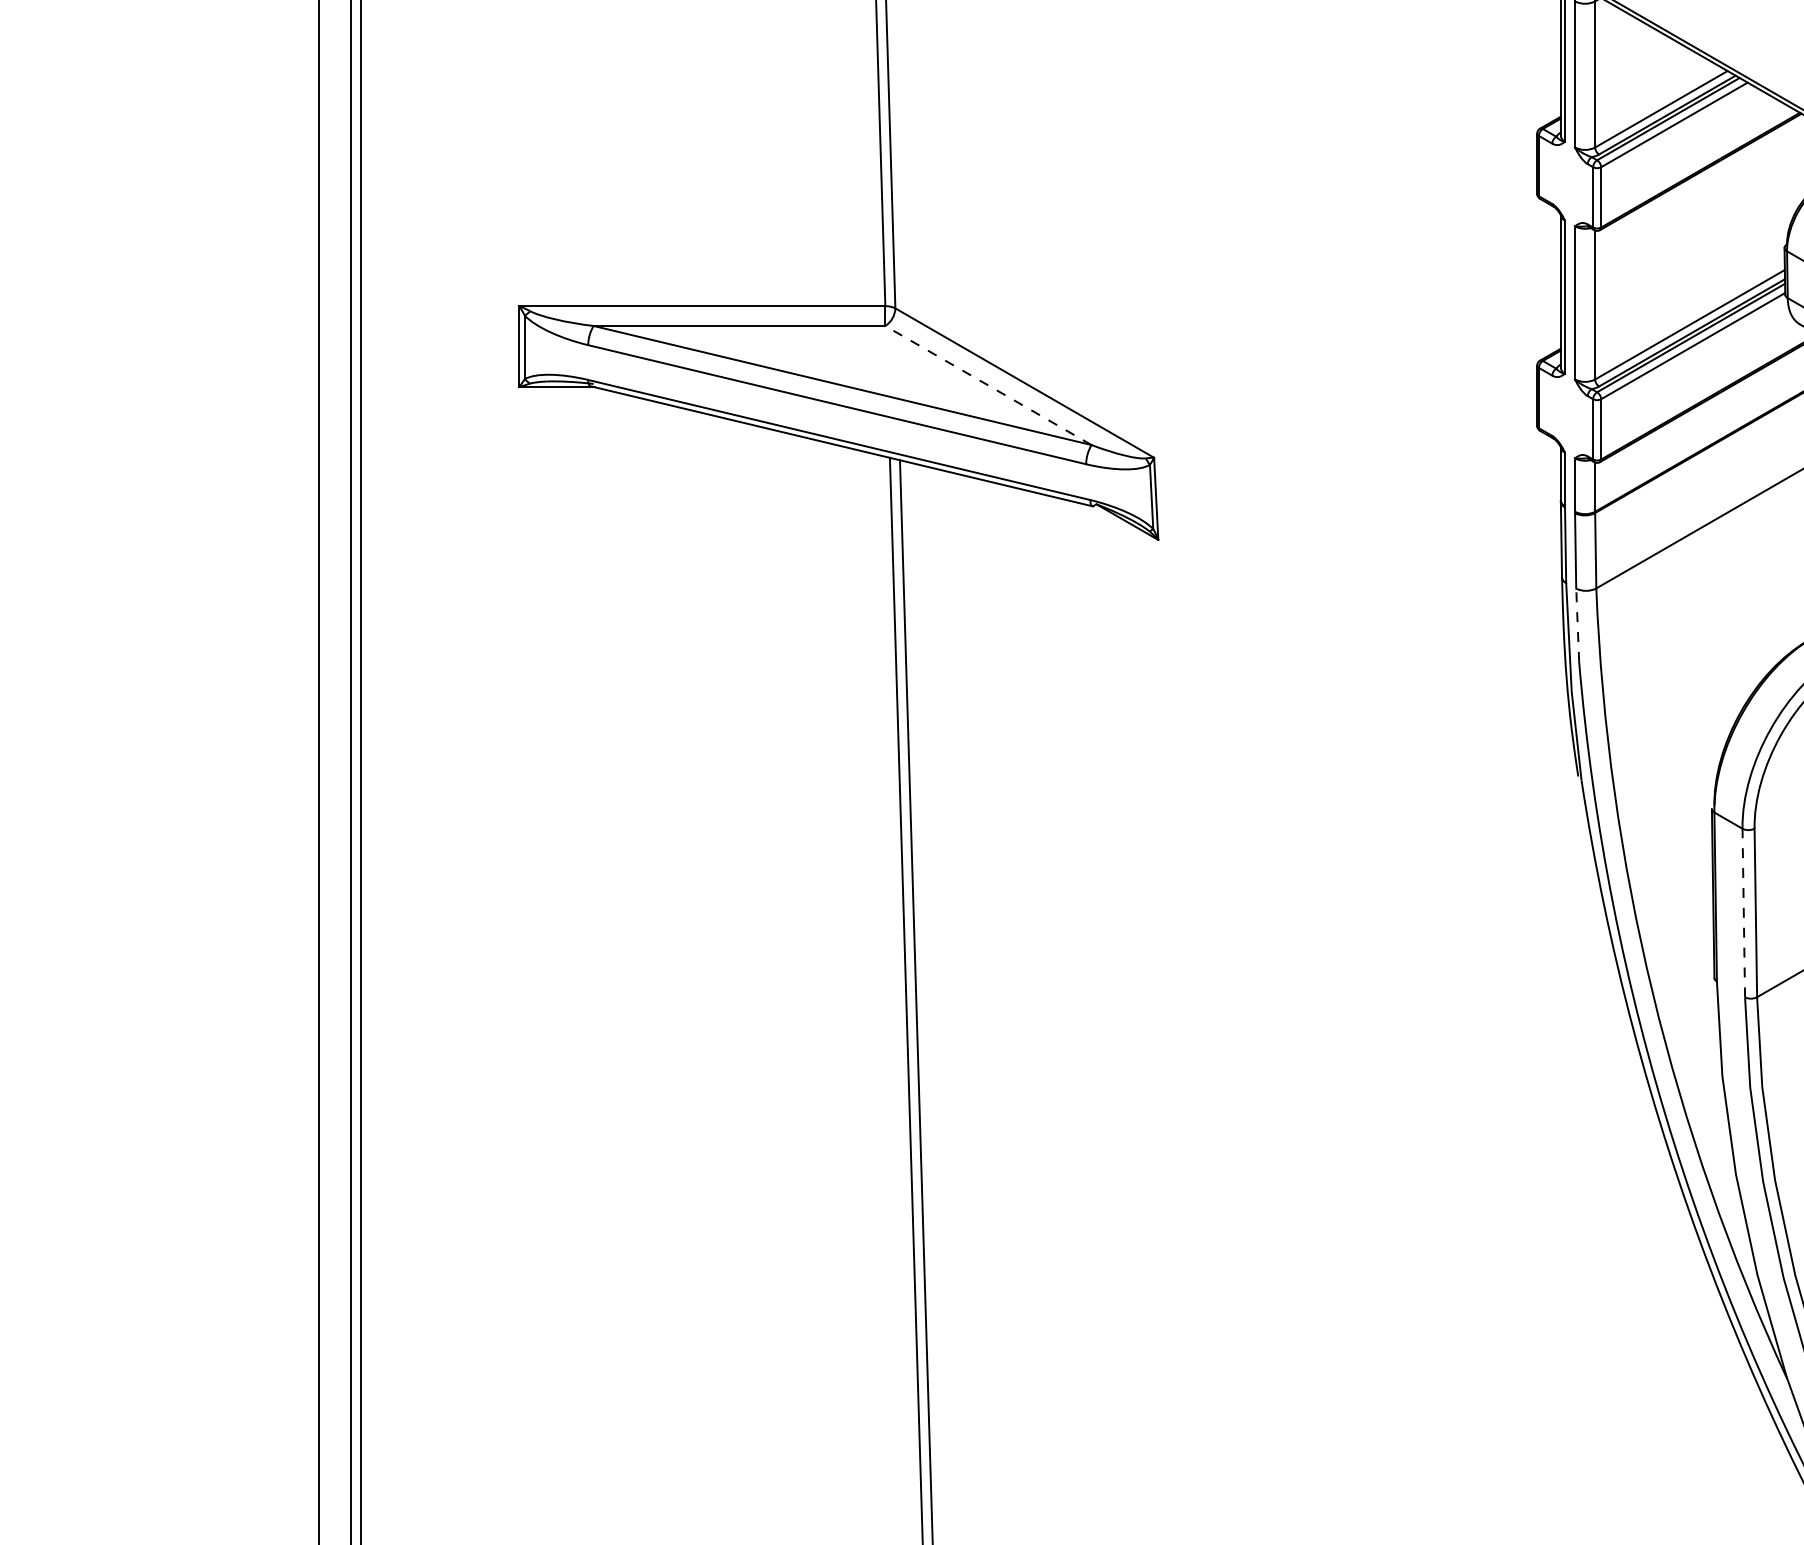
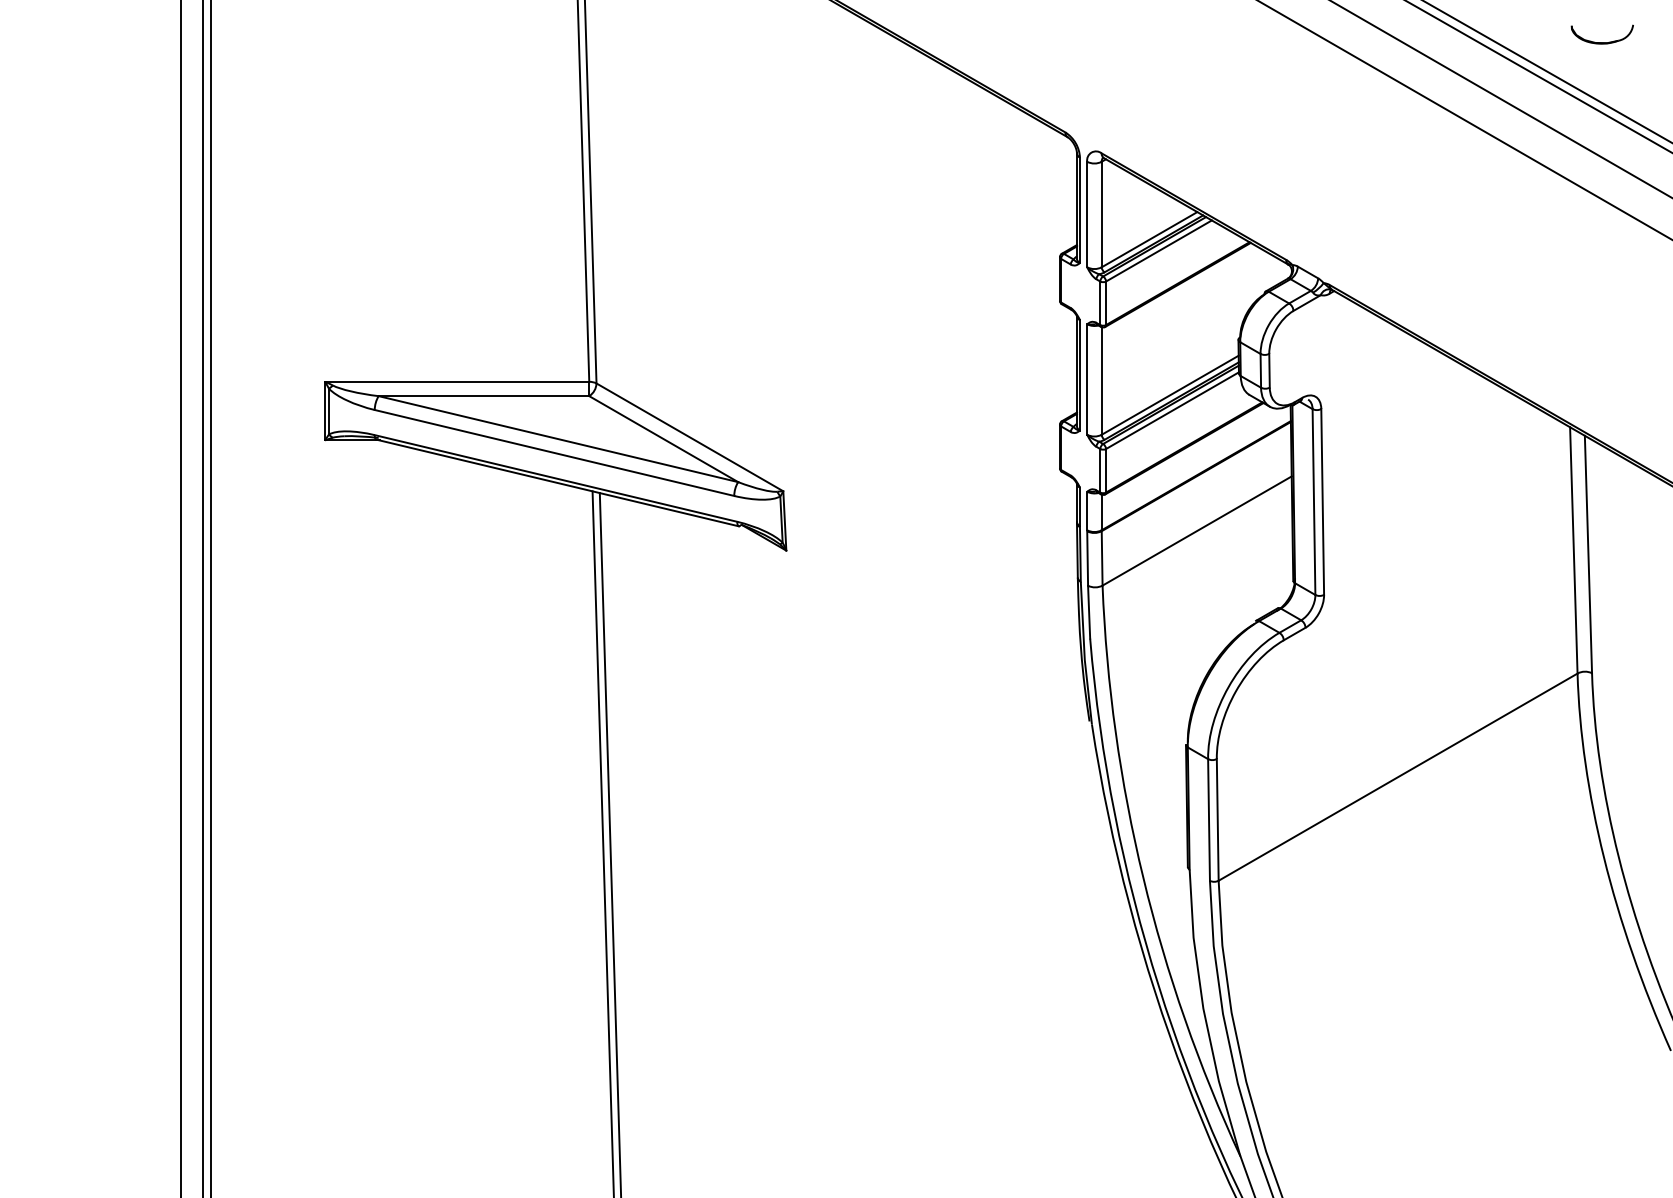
line: (988, 386) -> (663, 439), dashed -> solid
line: (1578, 624) -> (1089, 611), dashed -> solid
line: (1744, 913) -> (1209, 820), dashed -> solid

